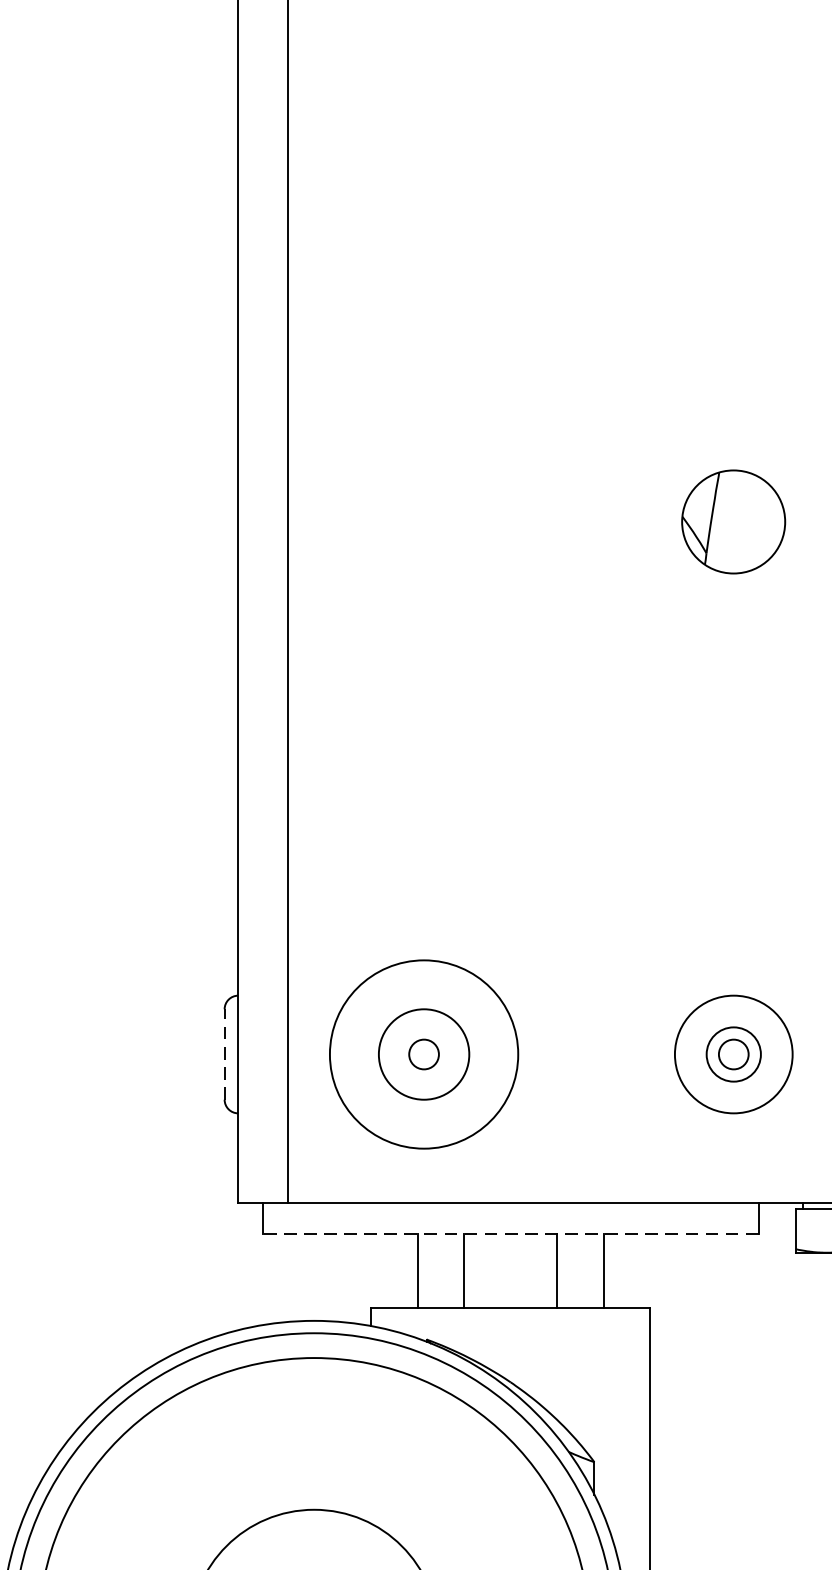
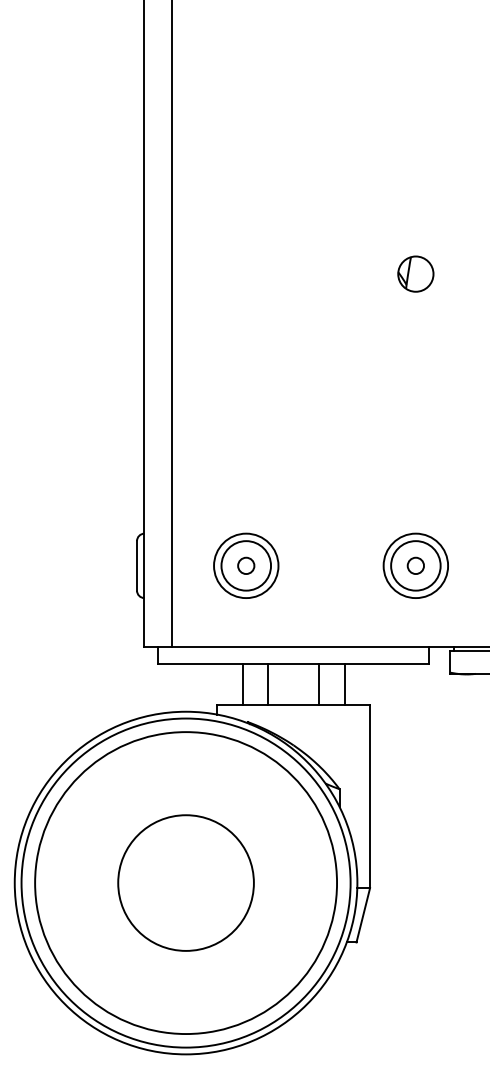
part: (733, 520) -> (415, 273), size x0.62
line: (225, 1053) -> (137, 565), dashed -> solid
circle: (424, 1053) -> (246, 565), size x0.62
circle: (733, 1053) -> (415, 565), size x1.67
line: (510, 1234) -> (293, 664), dashed -> solid

